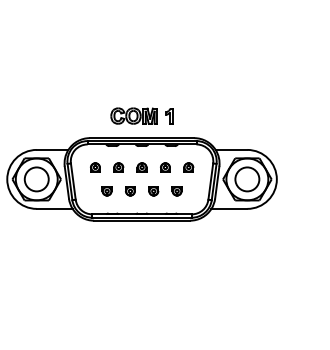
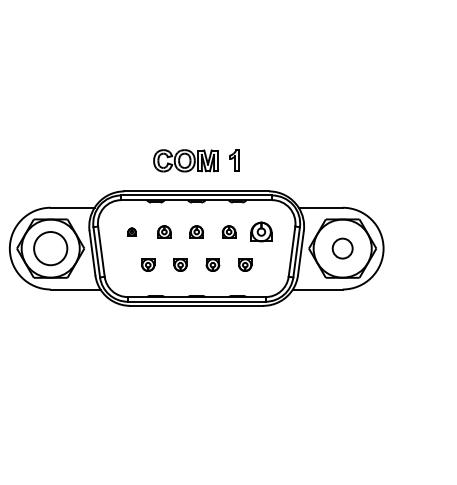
part: (95, 167) -> (131, 231), size x0.6
part: (188, 167) -> (261, 231), size x1.6
circle: (247, 179) -> (342, 248), size x0.6

